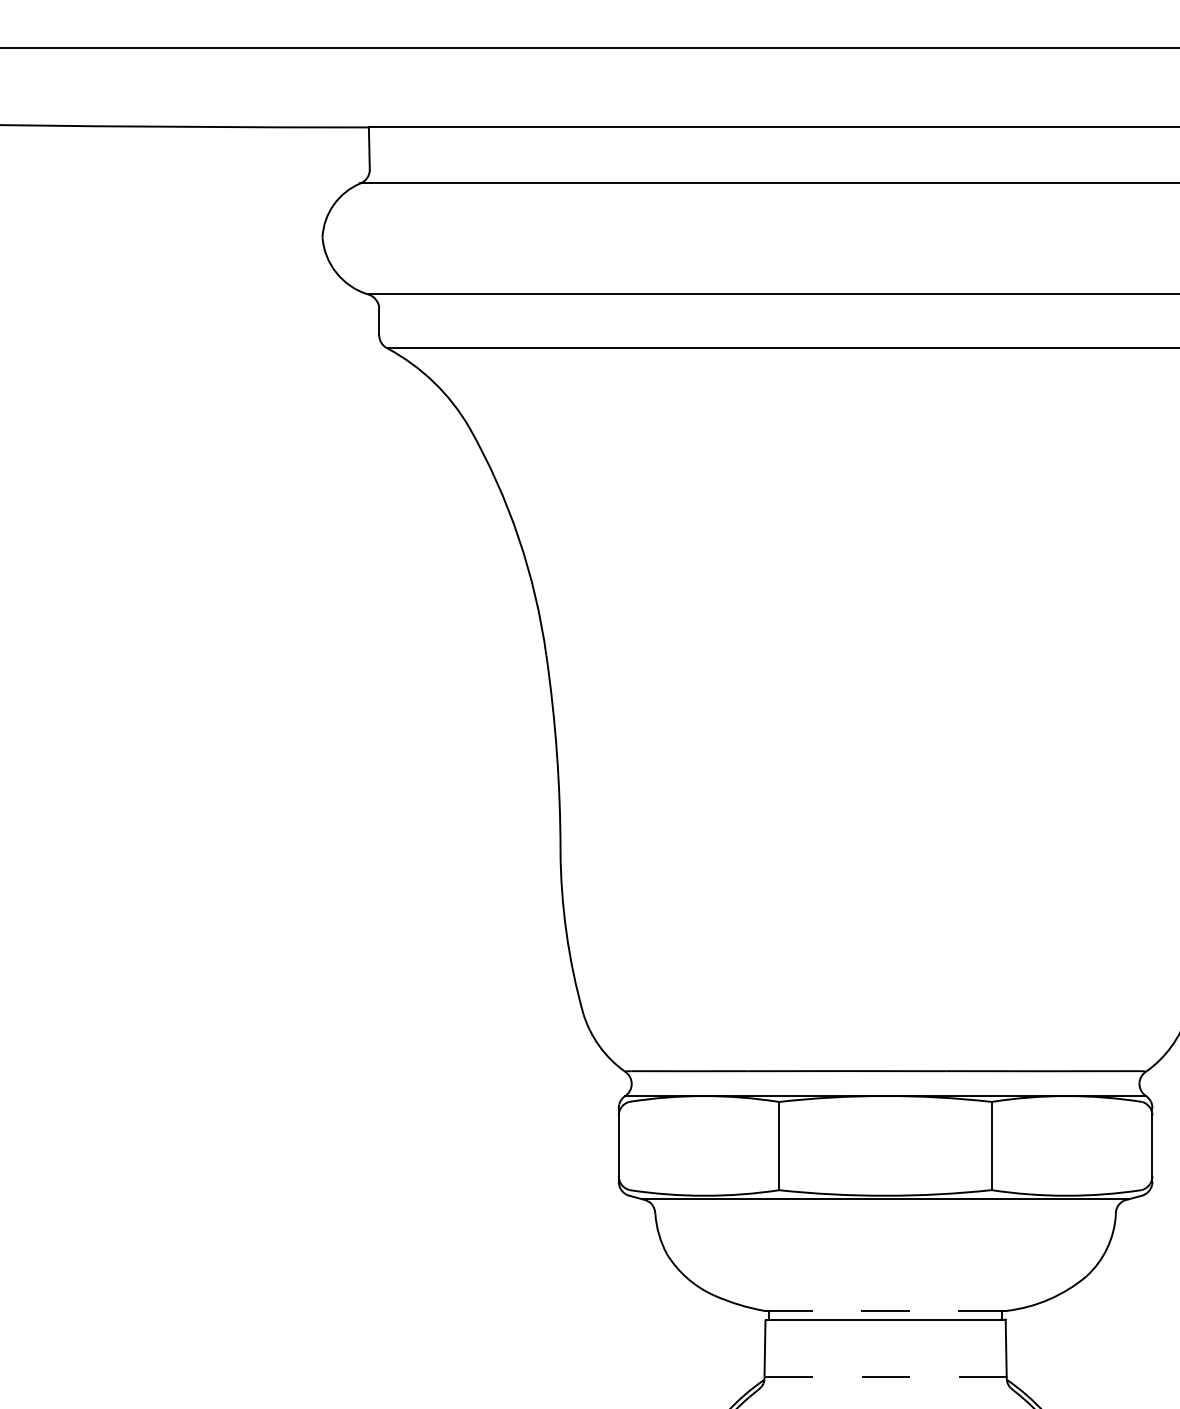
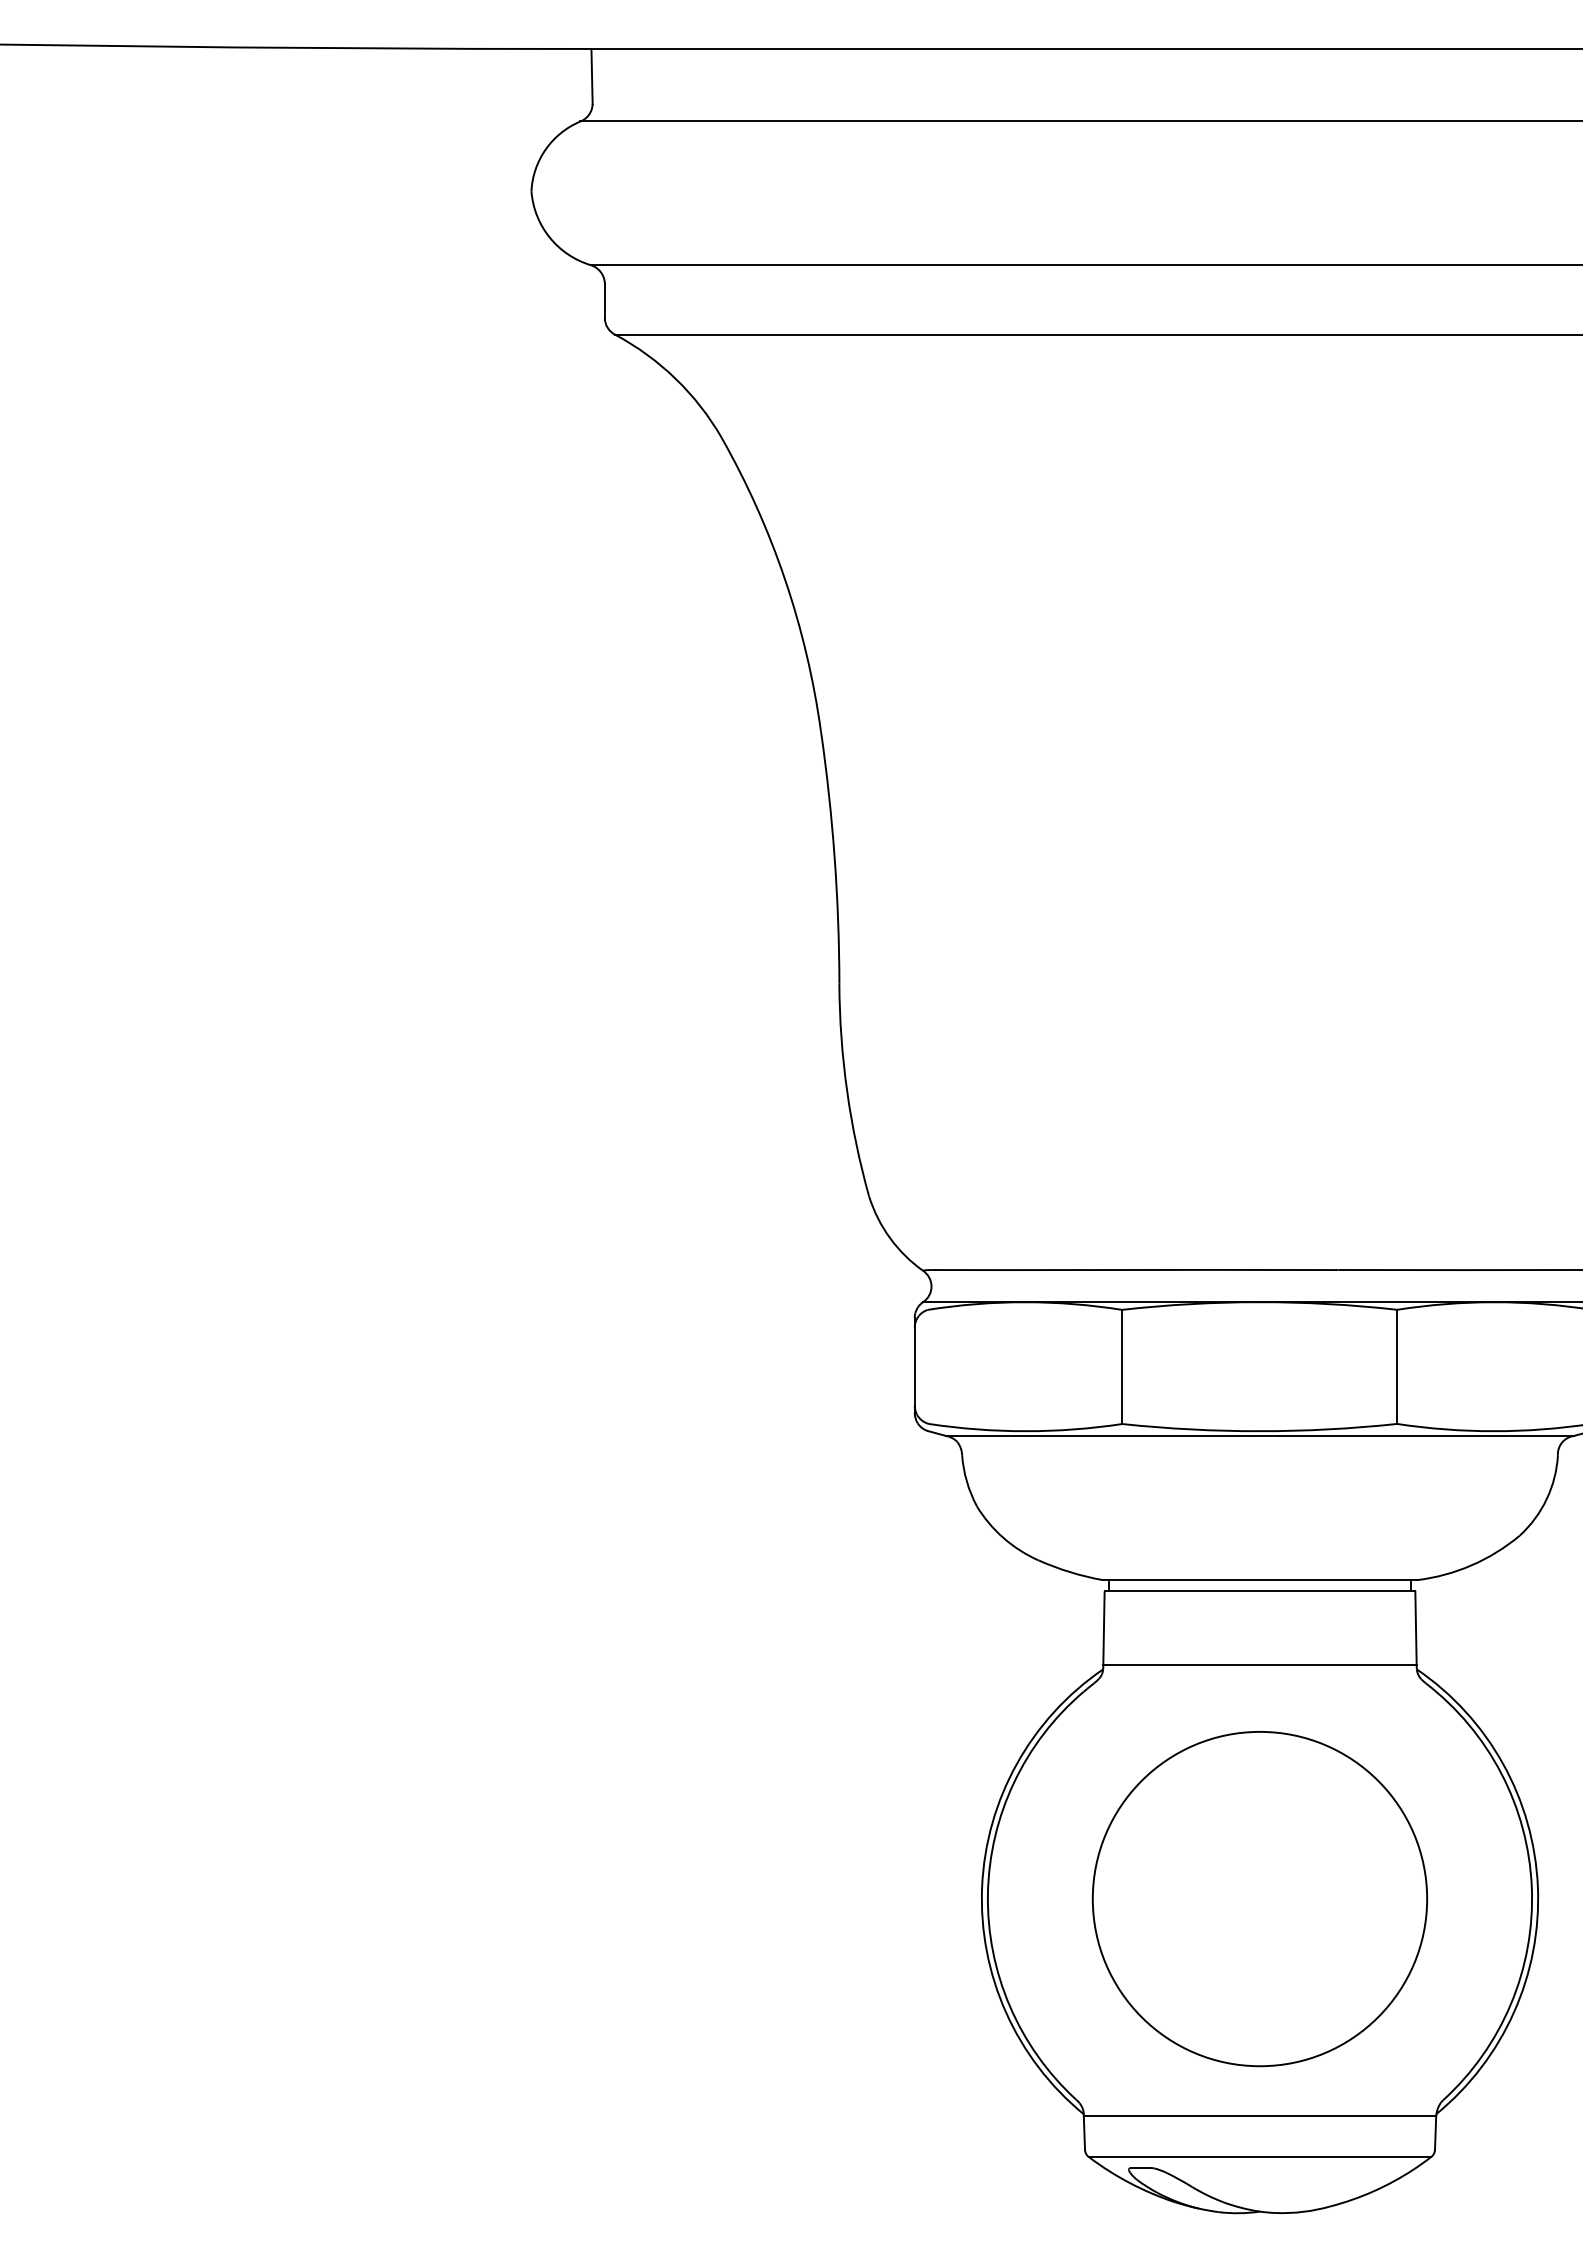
line: (885, 1311) -> (1259, 1580), dashed -> solid
line: (886, 1376) -> (1260, 1665), dashed -> solid

